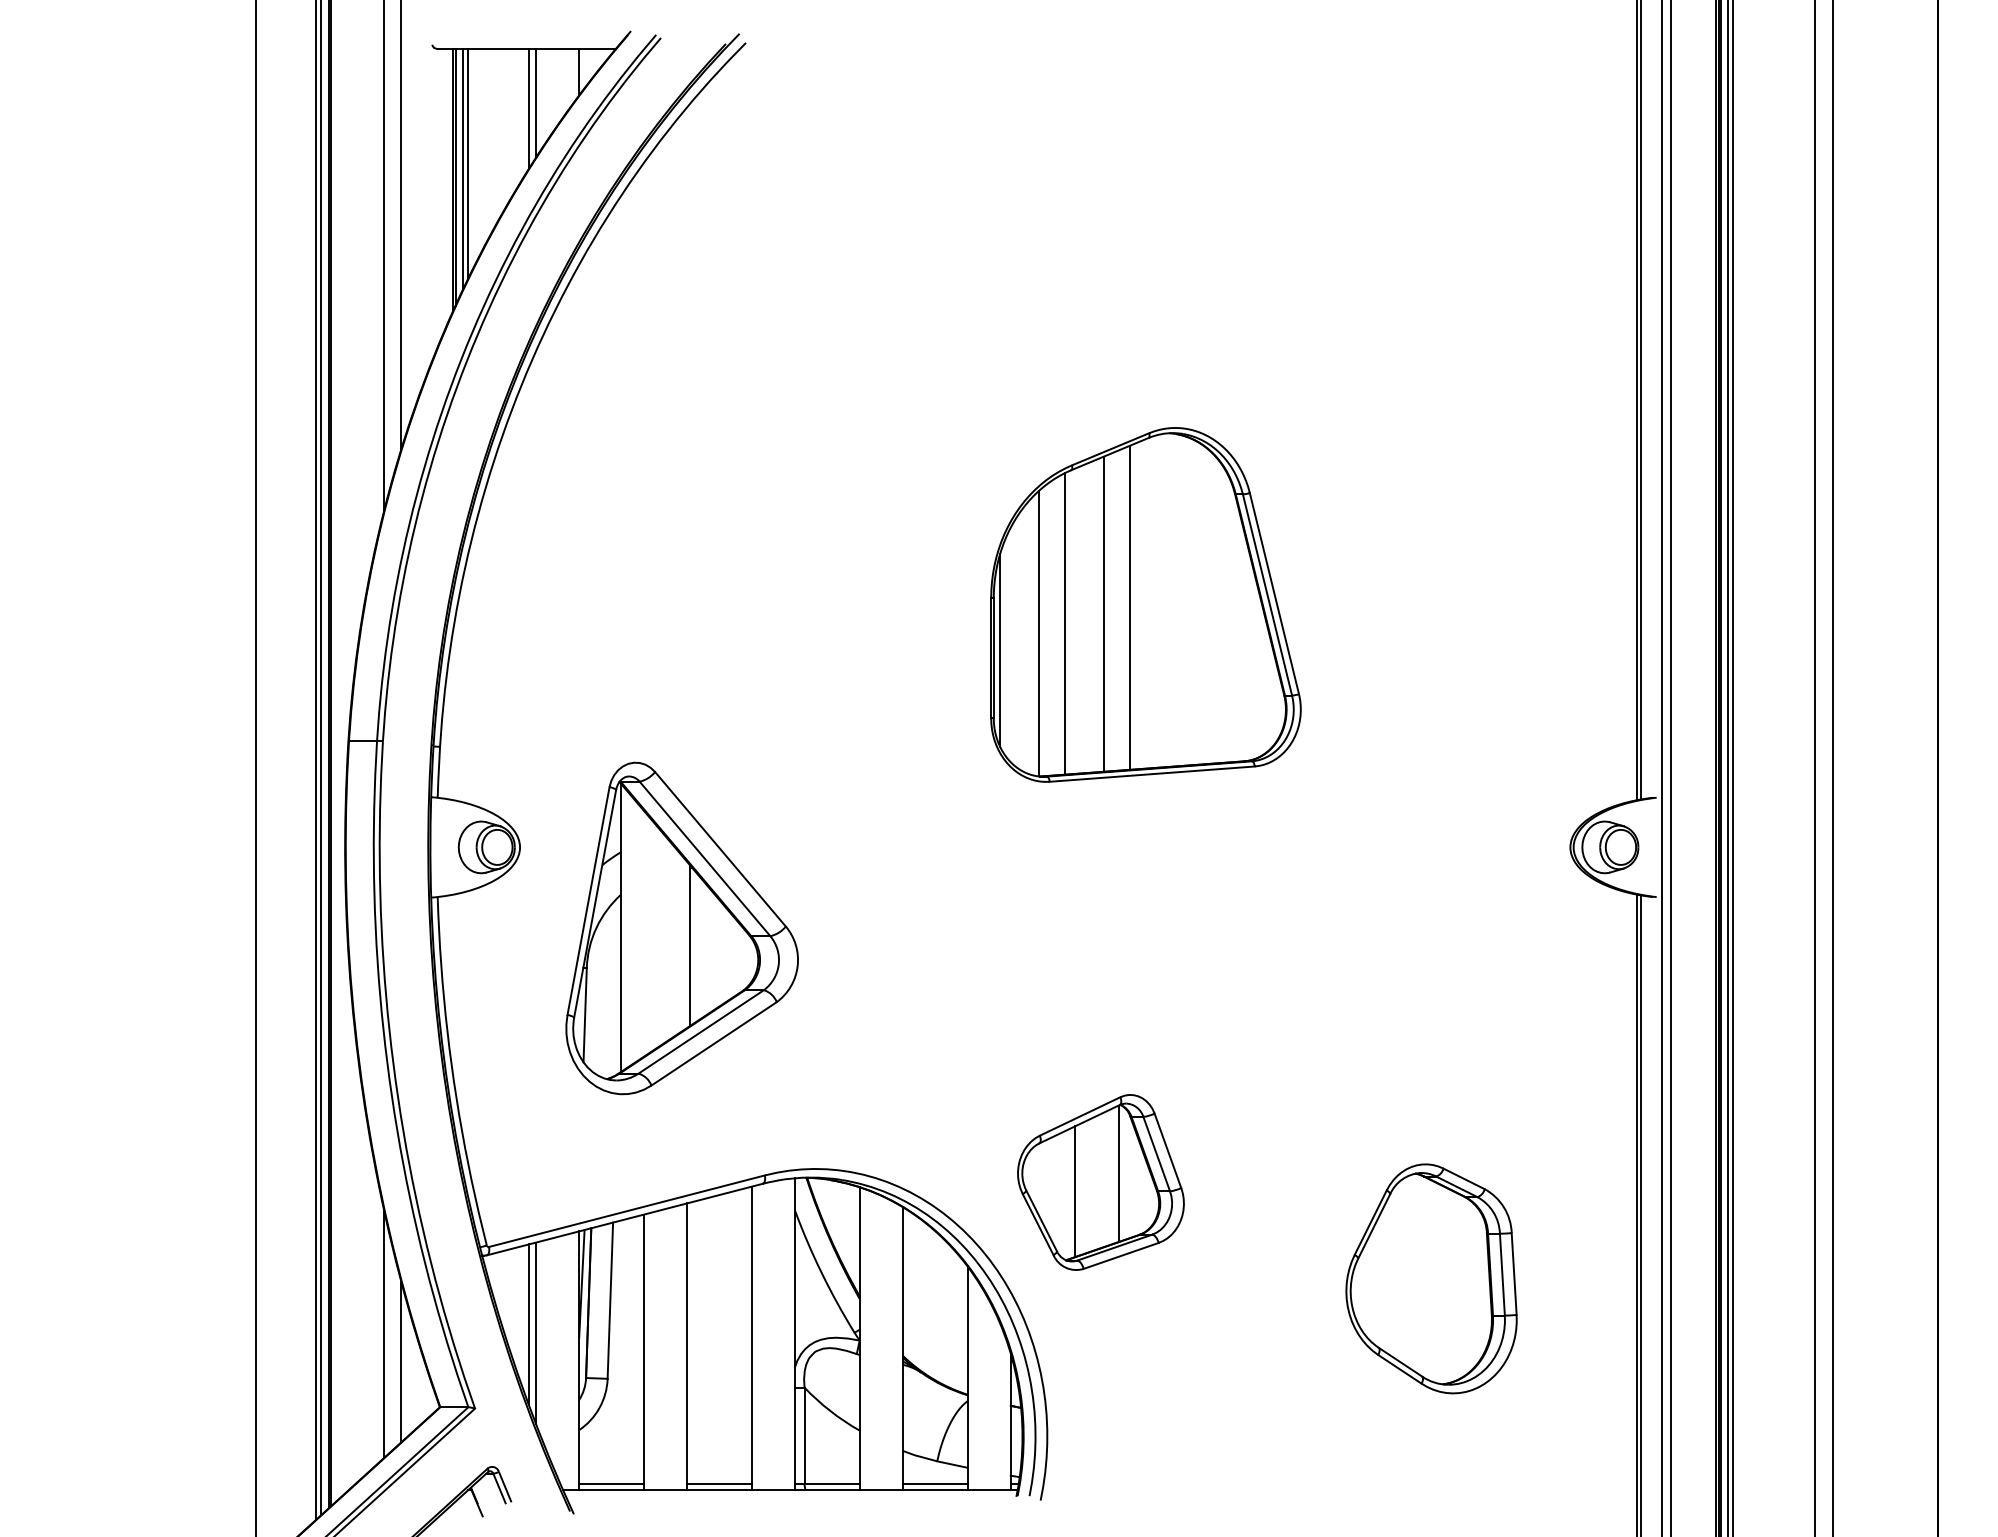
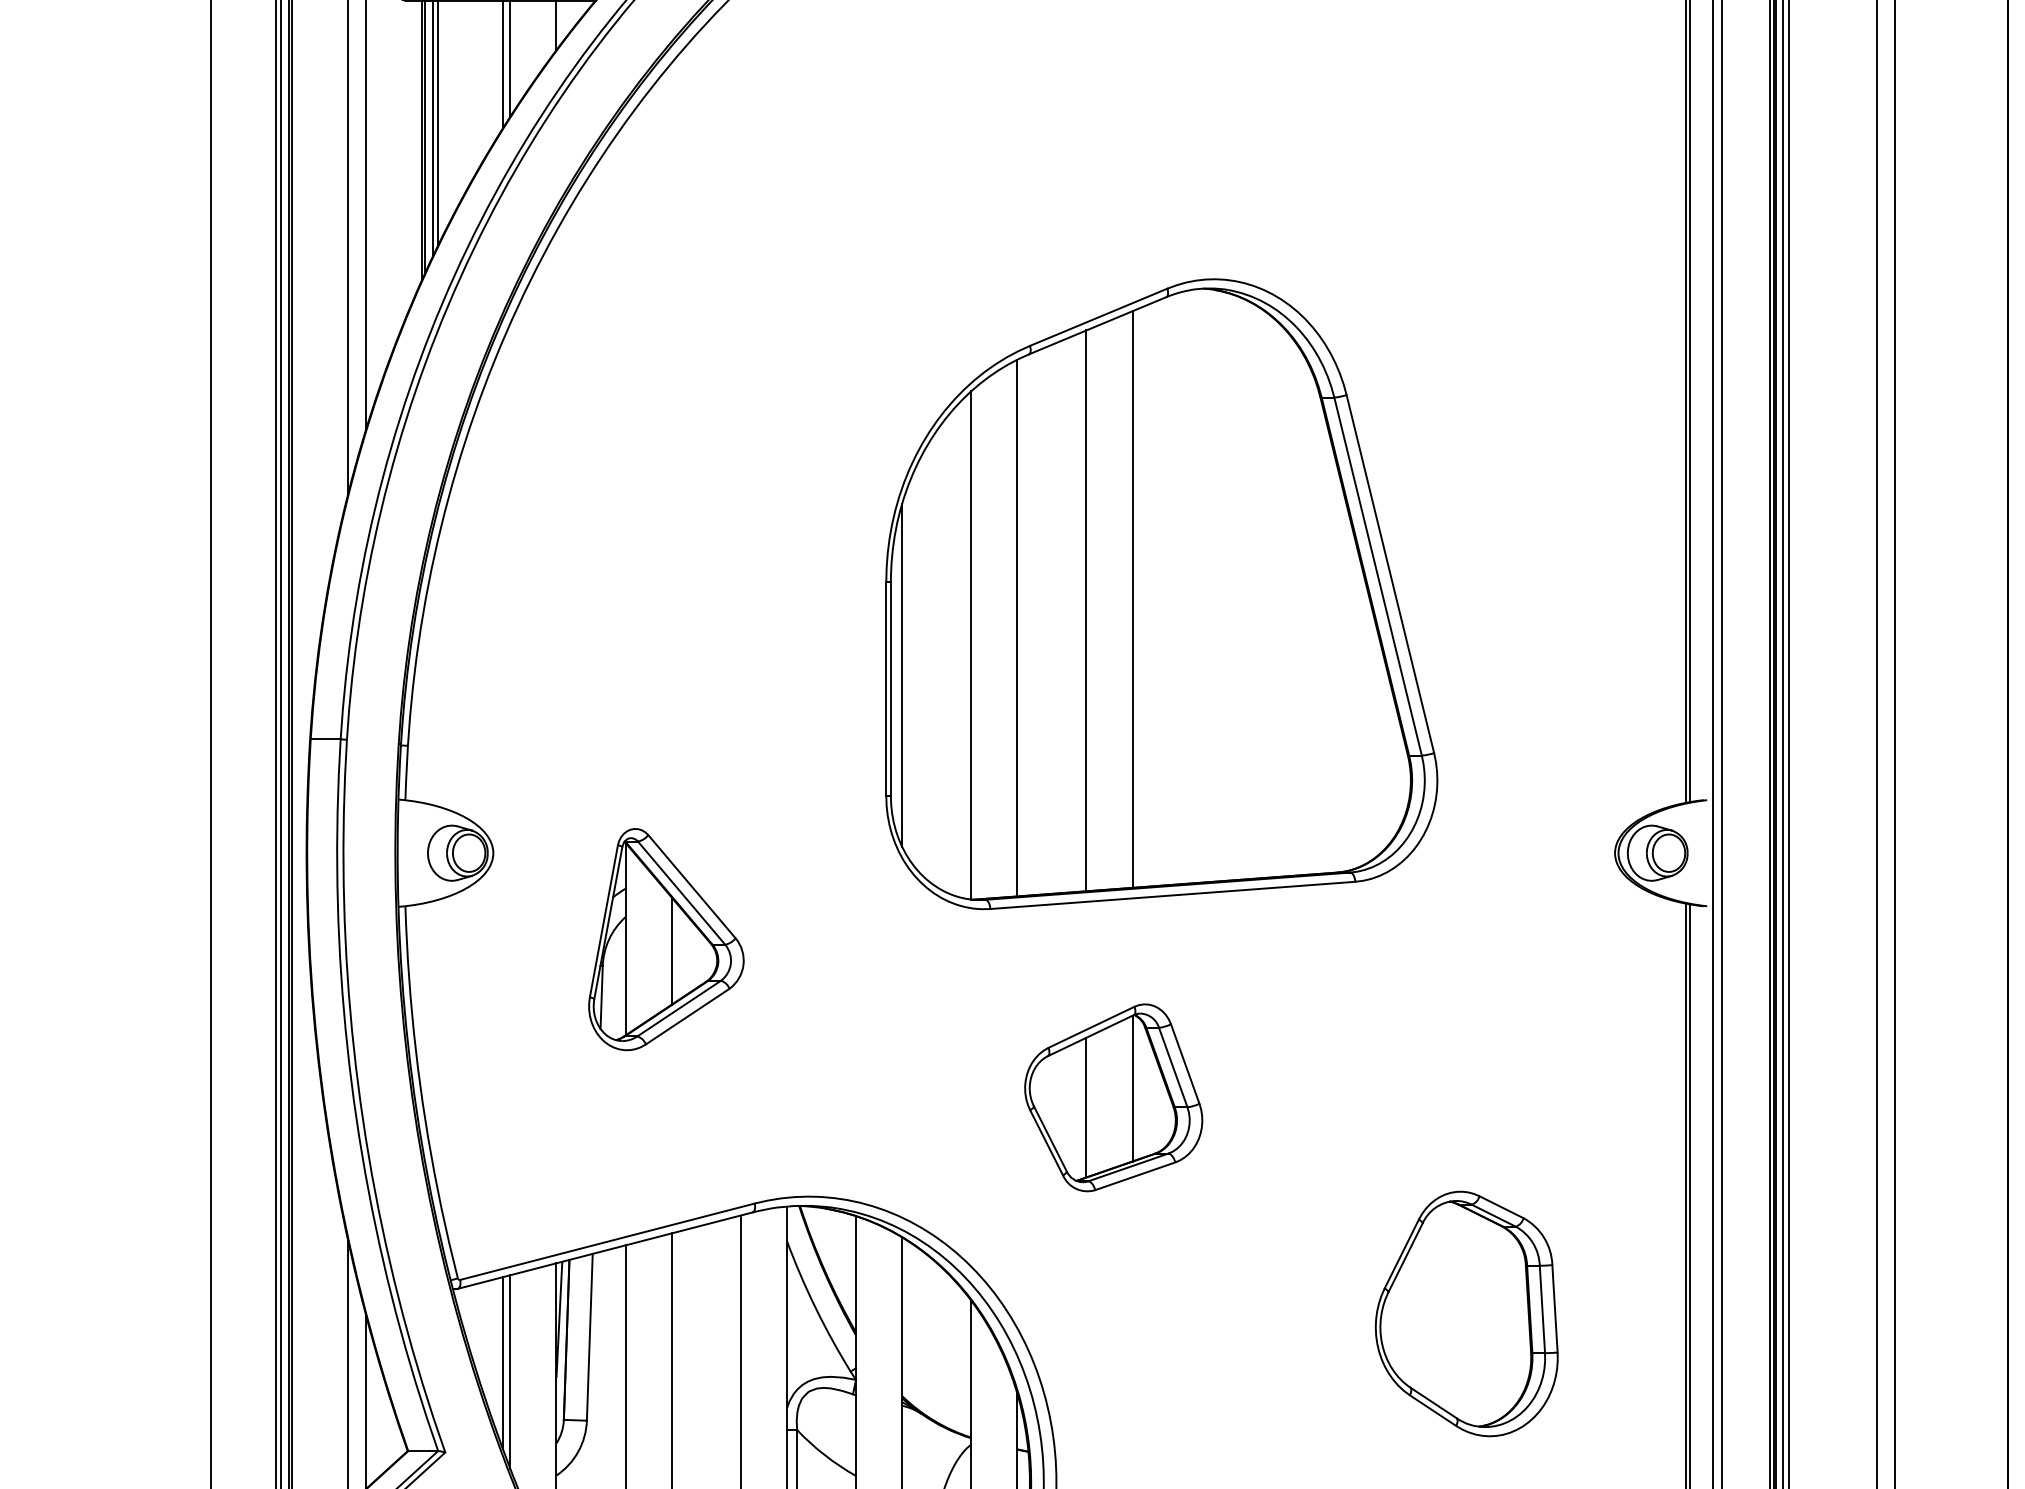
part: (1145, 604) -> (1161, 593), size x1.67
part: (681, 927) -> (665, 938), size x0.62
part: (1100, 1182) -> (1113, 1097), moved

